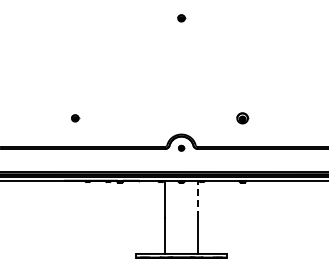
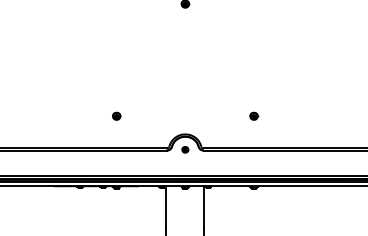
part: (75, 118) -> (116, 116), moved
part: (242, 118) -> (253, 116), size x0.62
line: (198, 199) -> (204, 207), dashed -> solid

